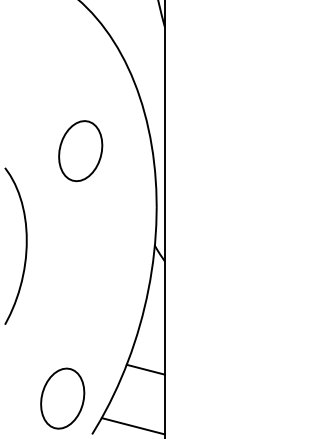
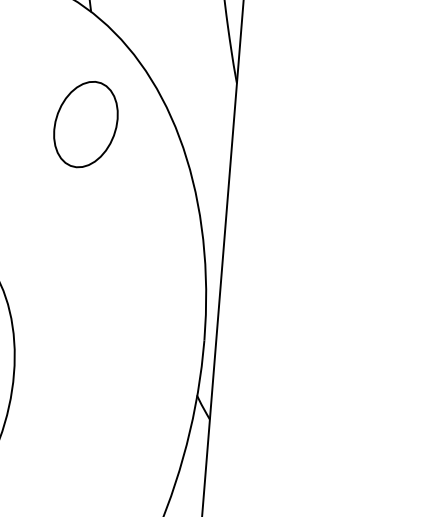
part: (80, 151) -> (85, 125), moved

